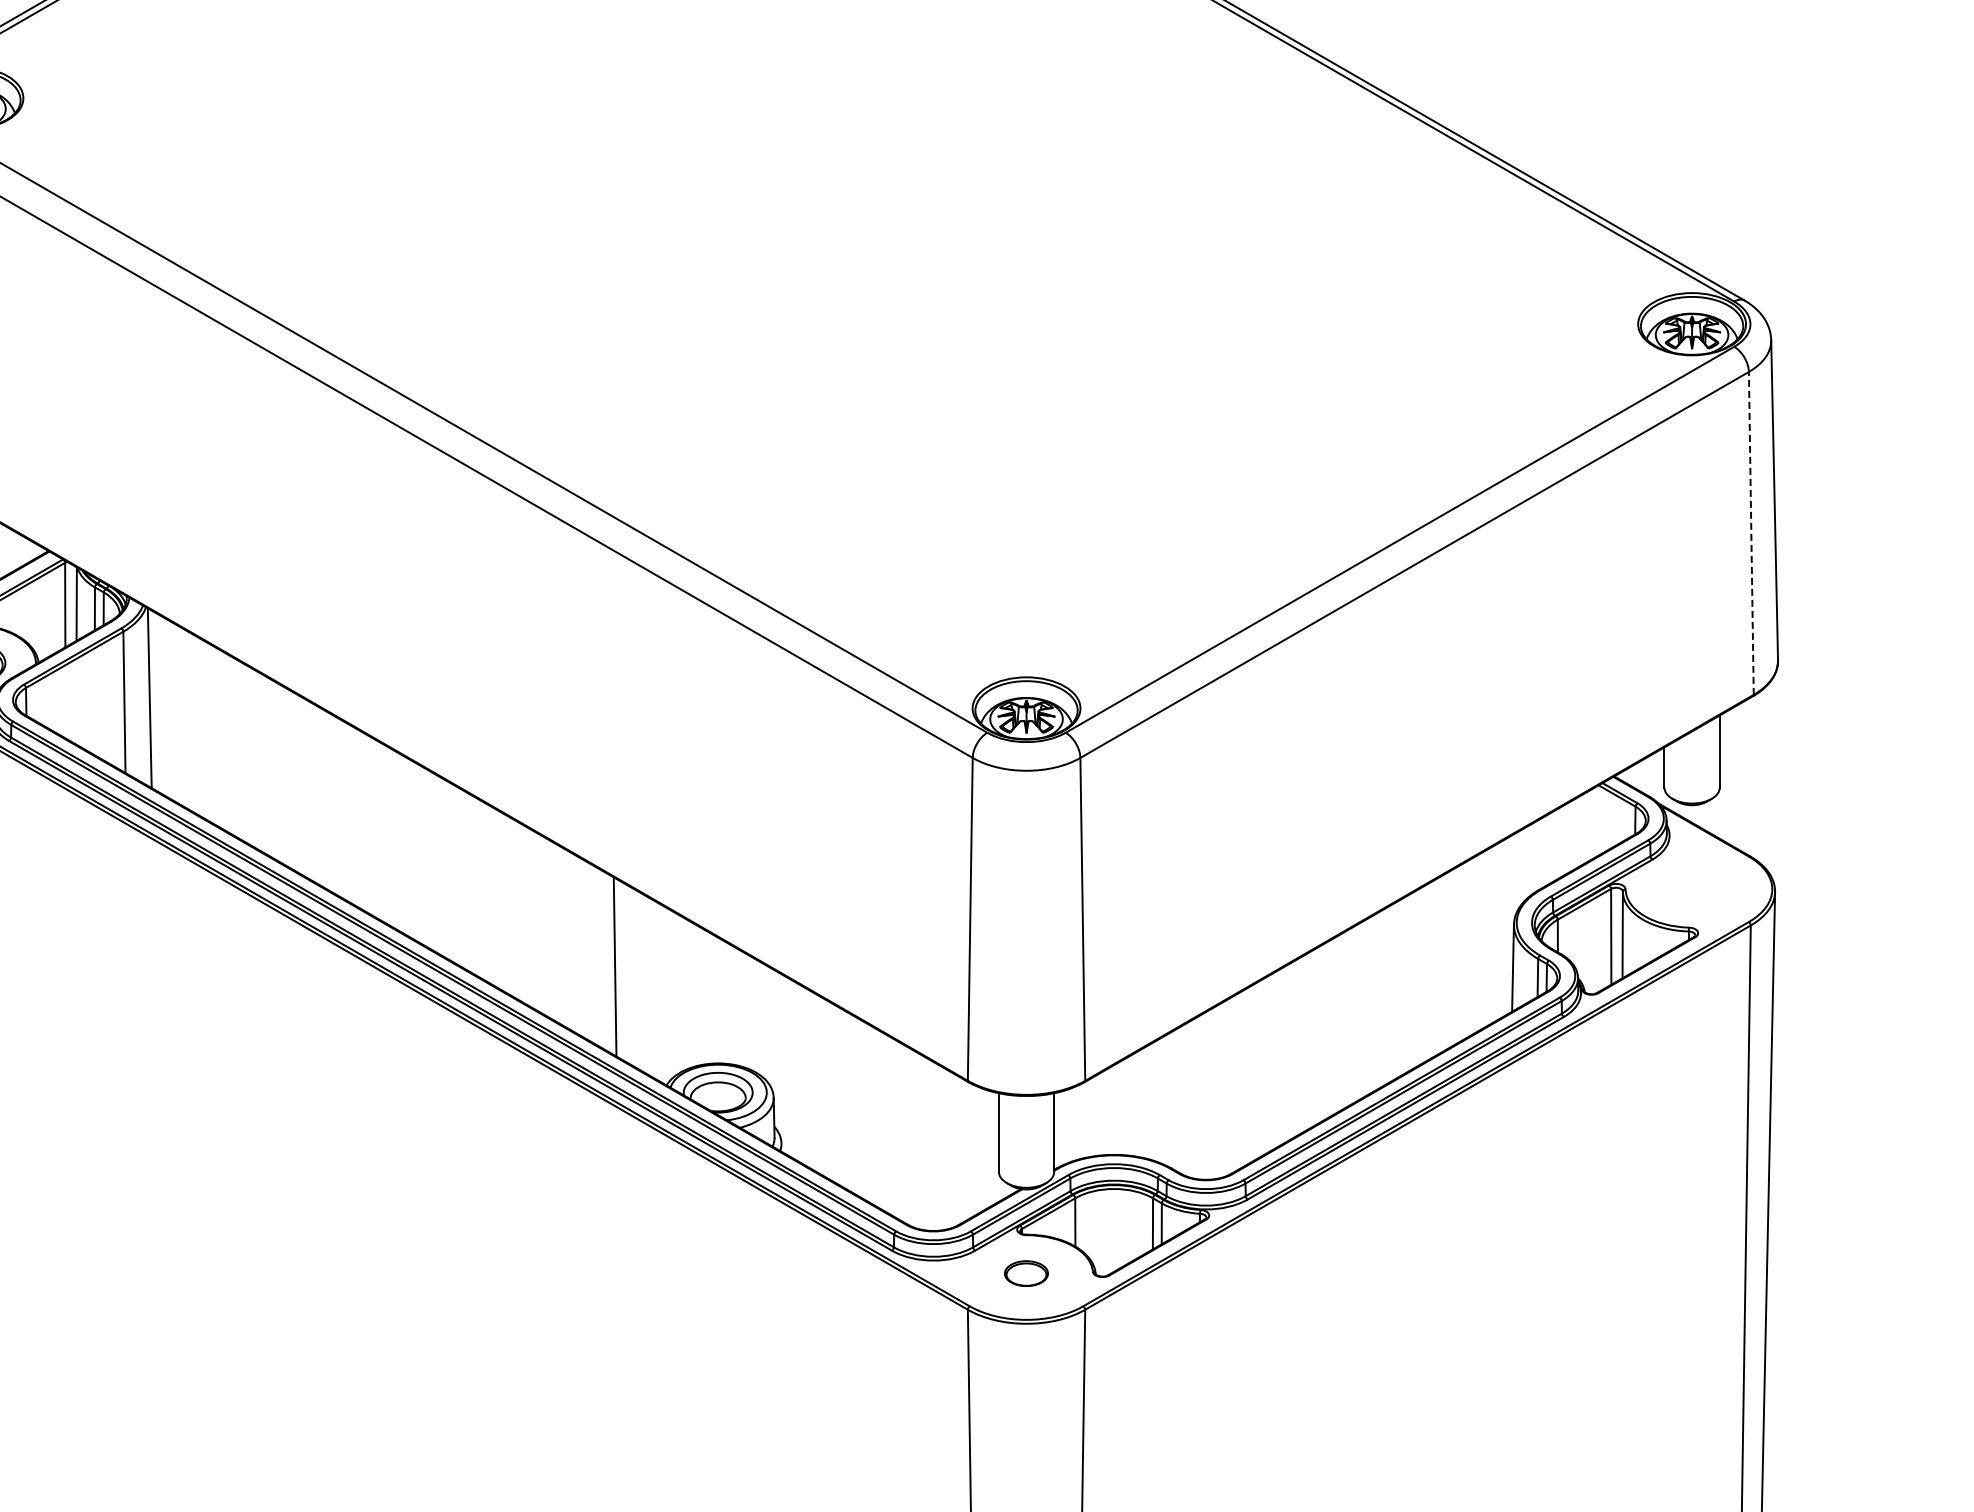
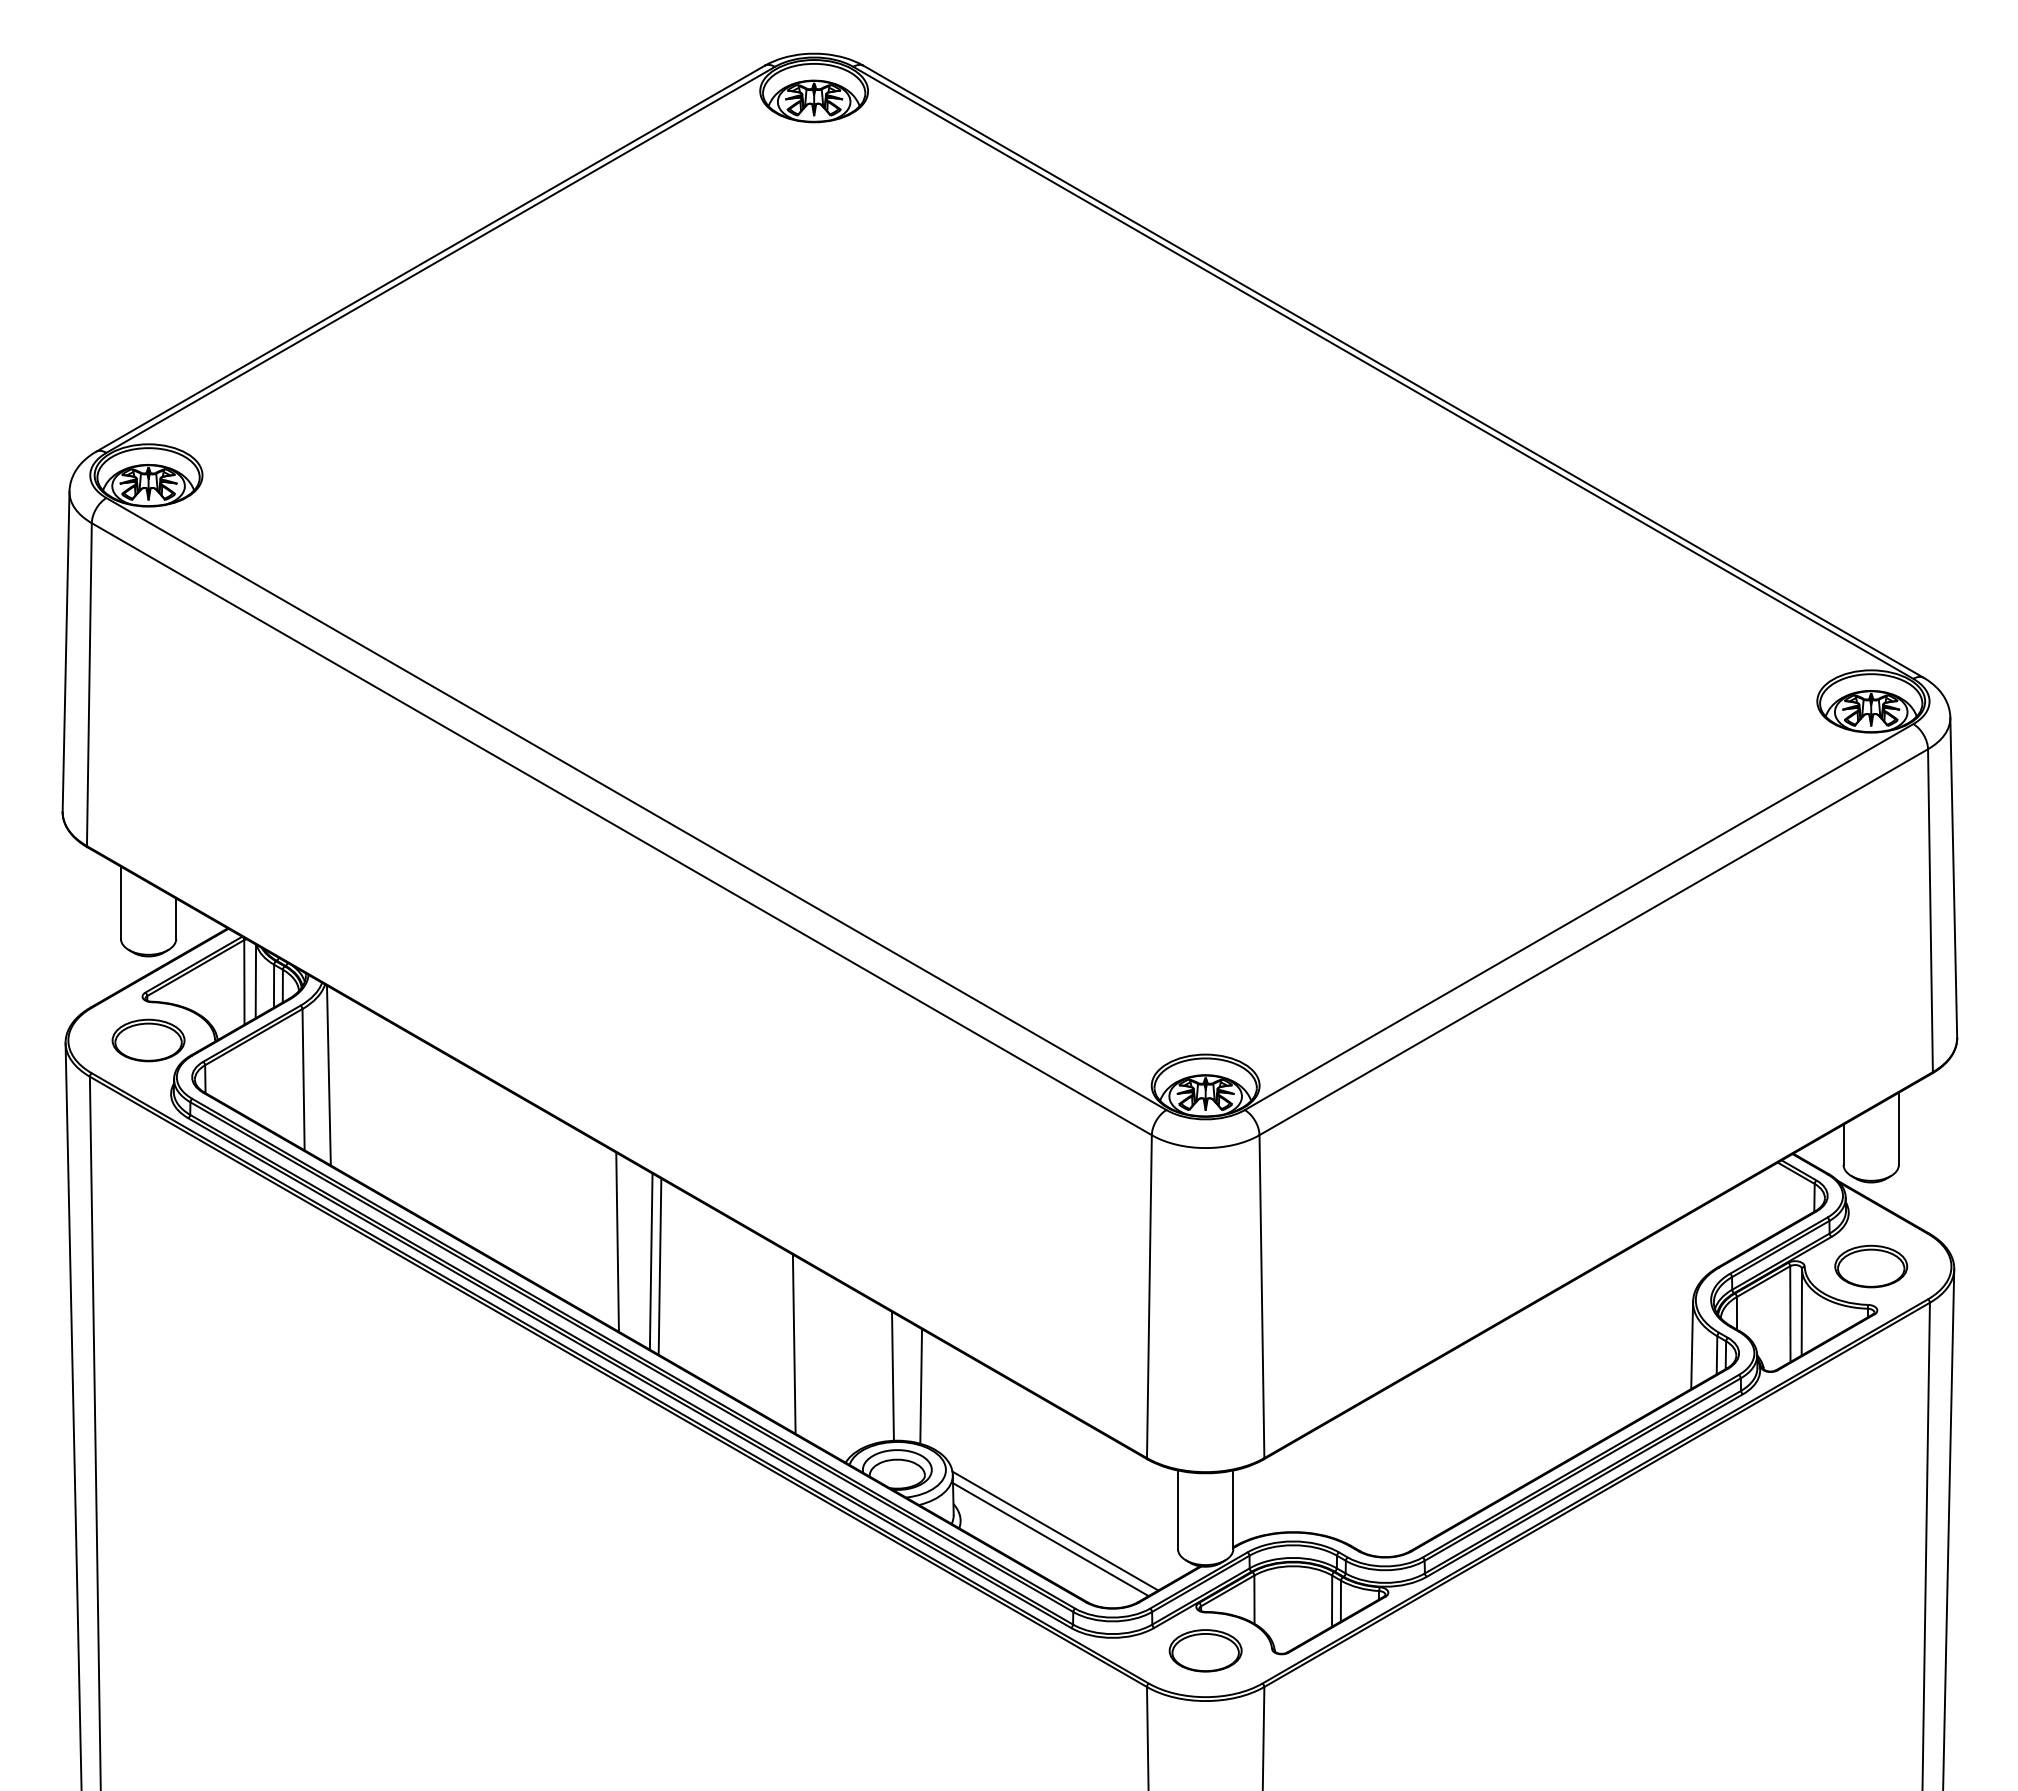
line: (1751, 533) -> (1930, 910), dashed -> solid
line: (438, 864) -> (617, 1241), added
line: (471, 884) -> (650, 1261), added
line: (480, 889) -> (659, 1266), added
part: (1692, 889) -> (1871, 1266), added
line: (713, 998) -> (892, 1375), added
line: (742, 1009) -> (921, 1386), added
line: (876, 1153) -> (1055, 1530), added
line: (871, 1162) -> (1050, 1539), added
part: (1026, 1273) -> (1205, 1650), size x1.67

